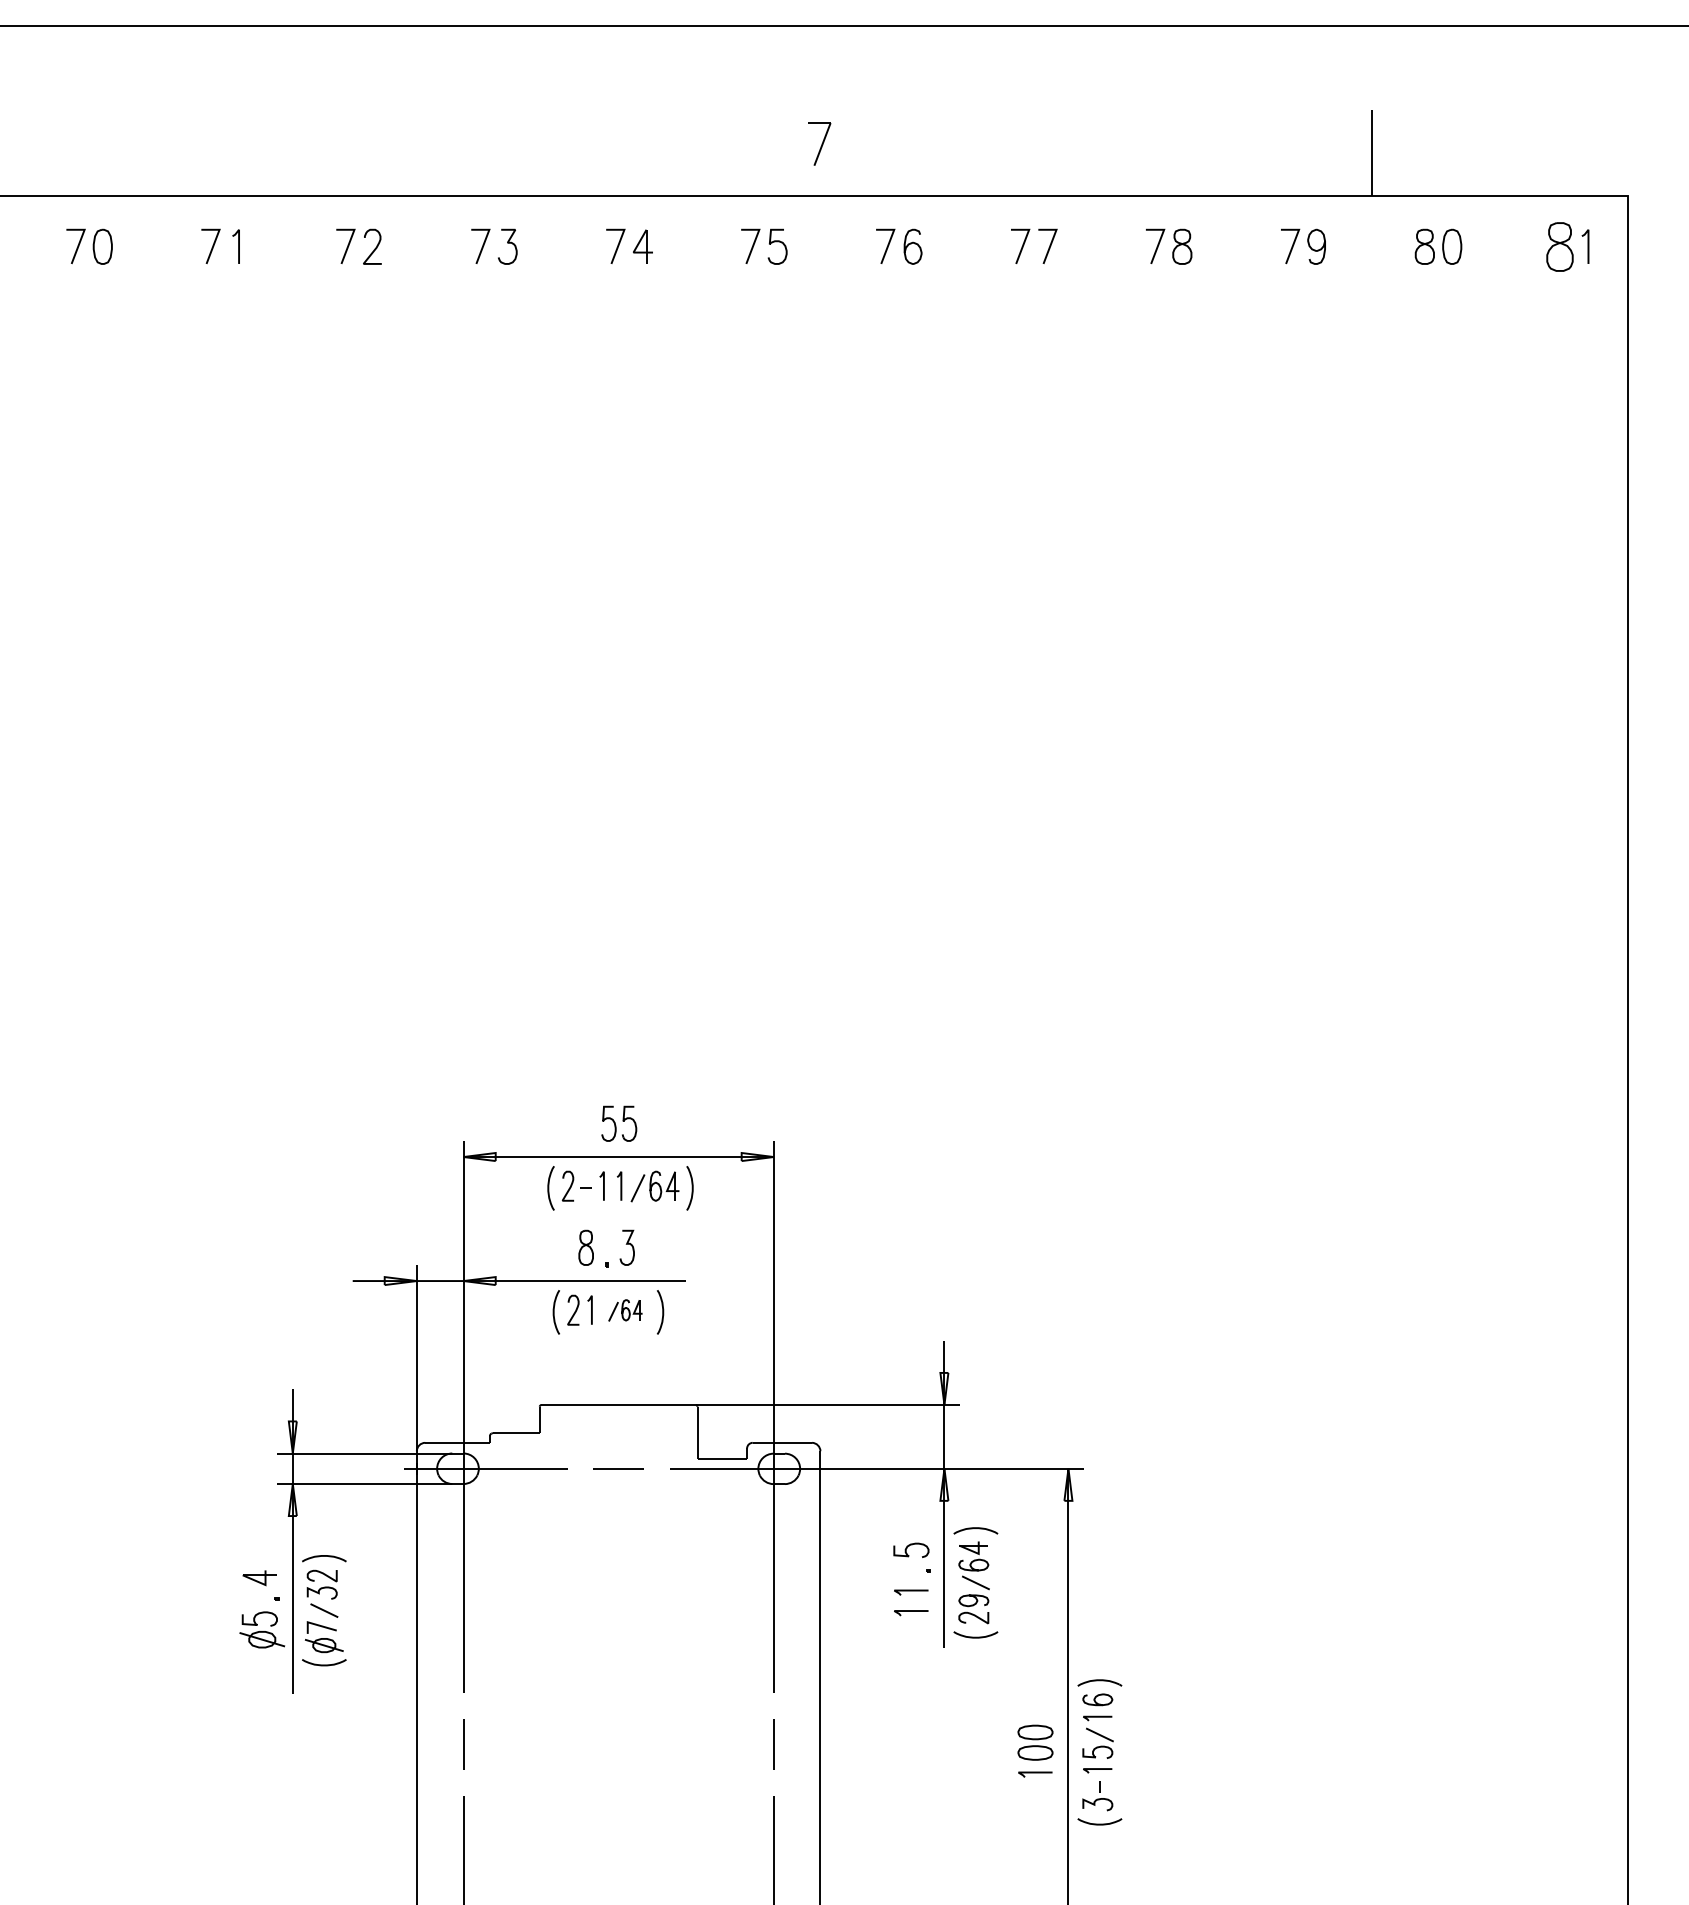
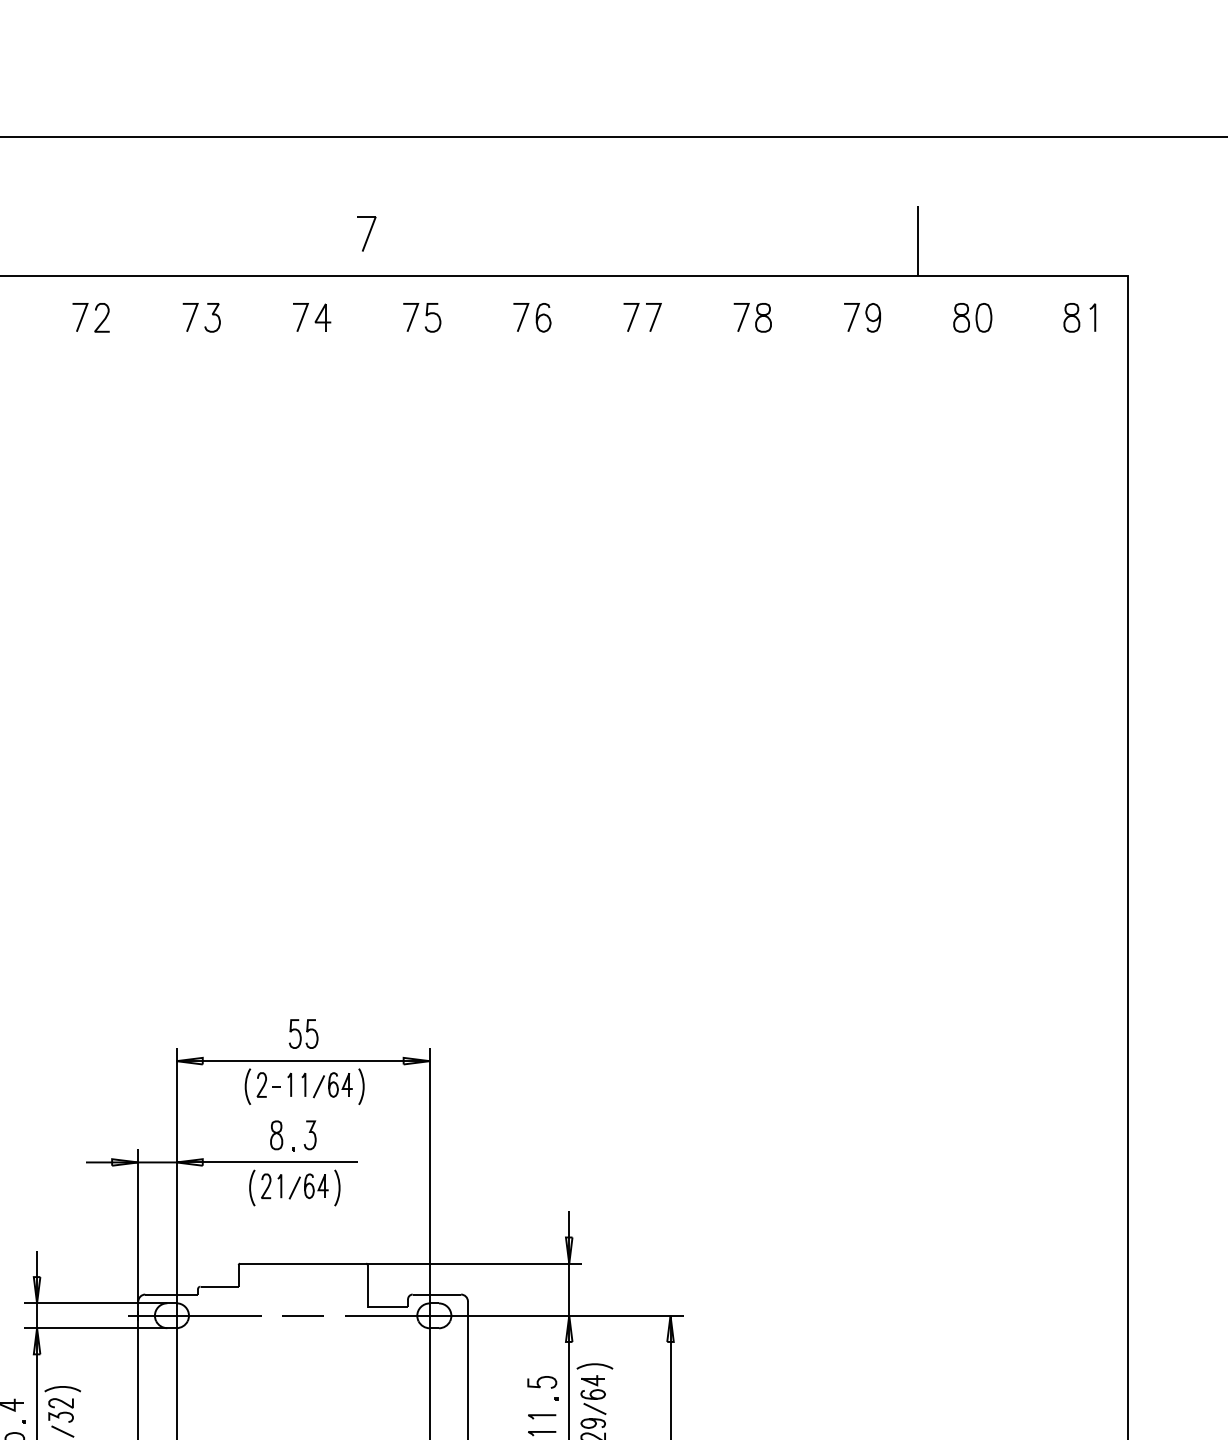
part: (819, 143) -> (366, 233), moved
part: (1559, 246) -> (1071, 317), size x0.71
part: (625, 1310) -> (308, 1186), size x1.43

